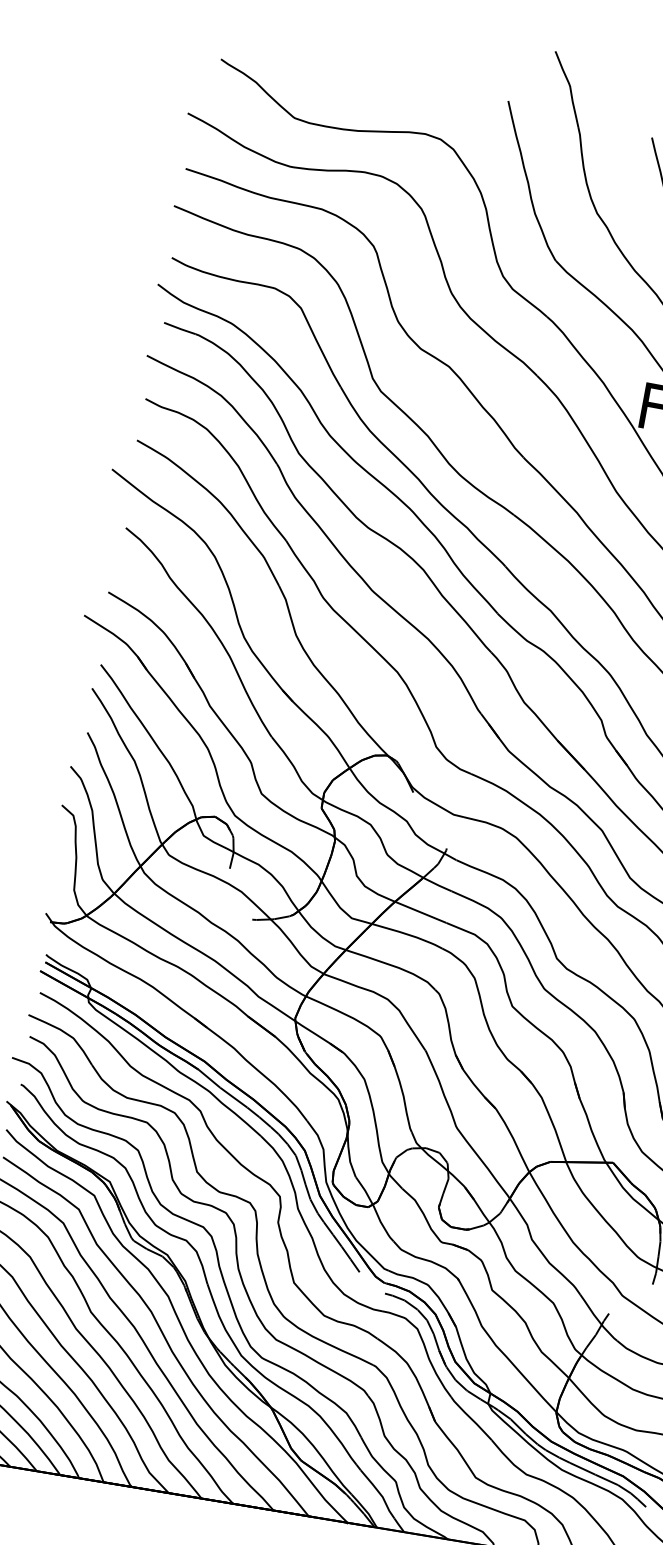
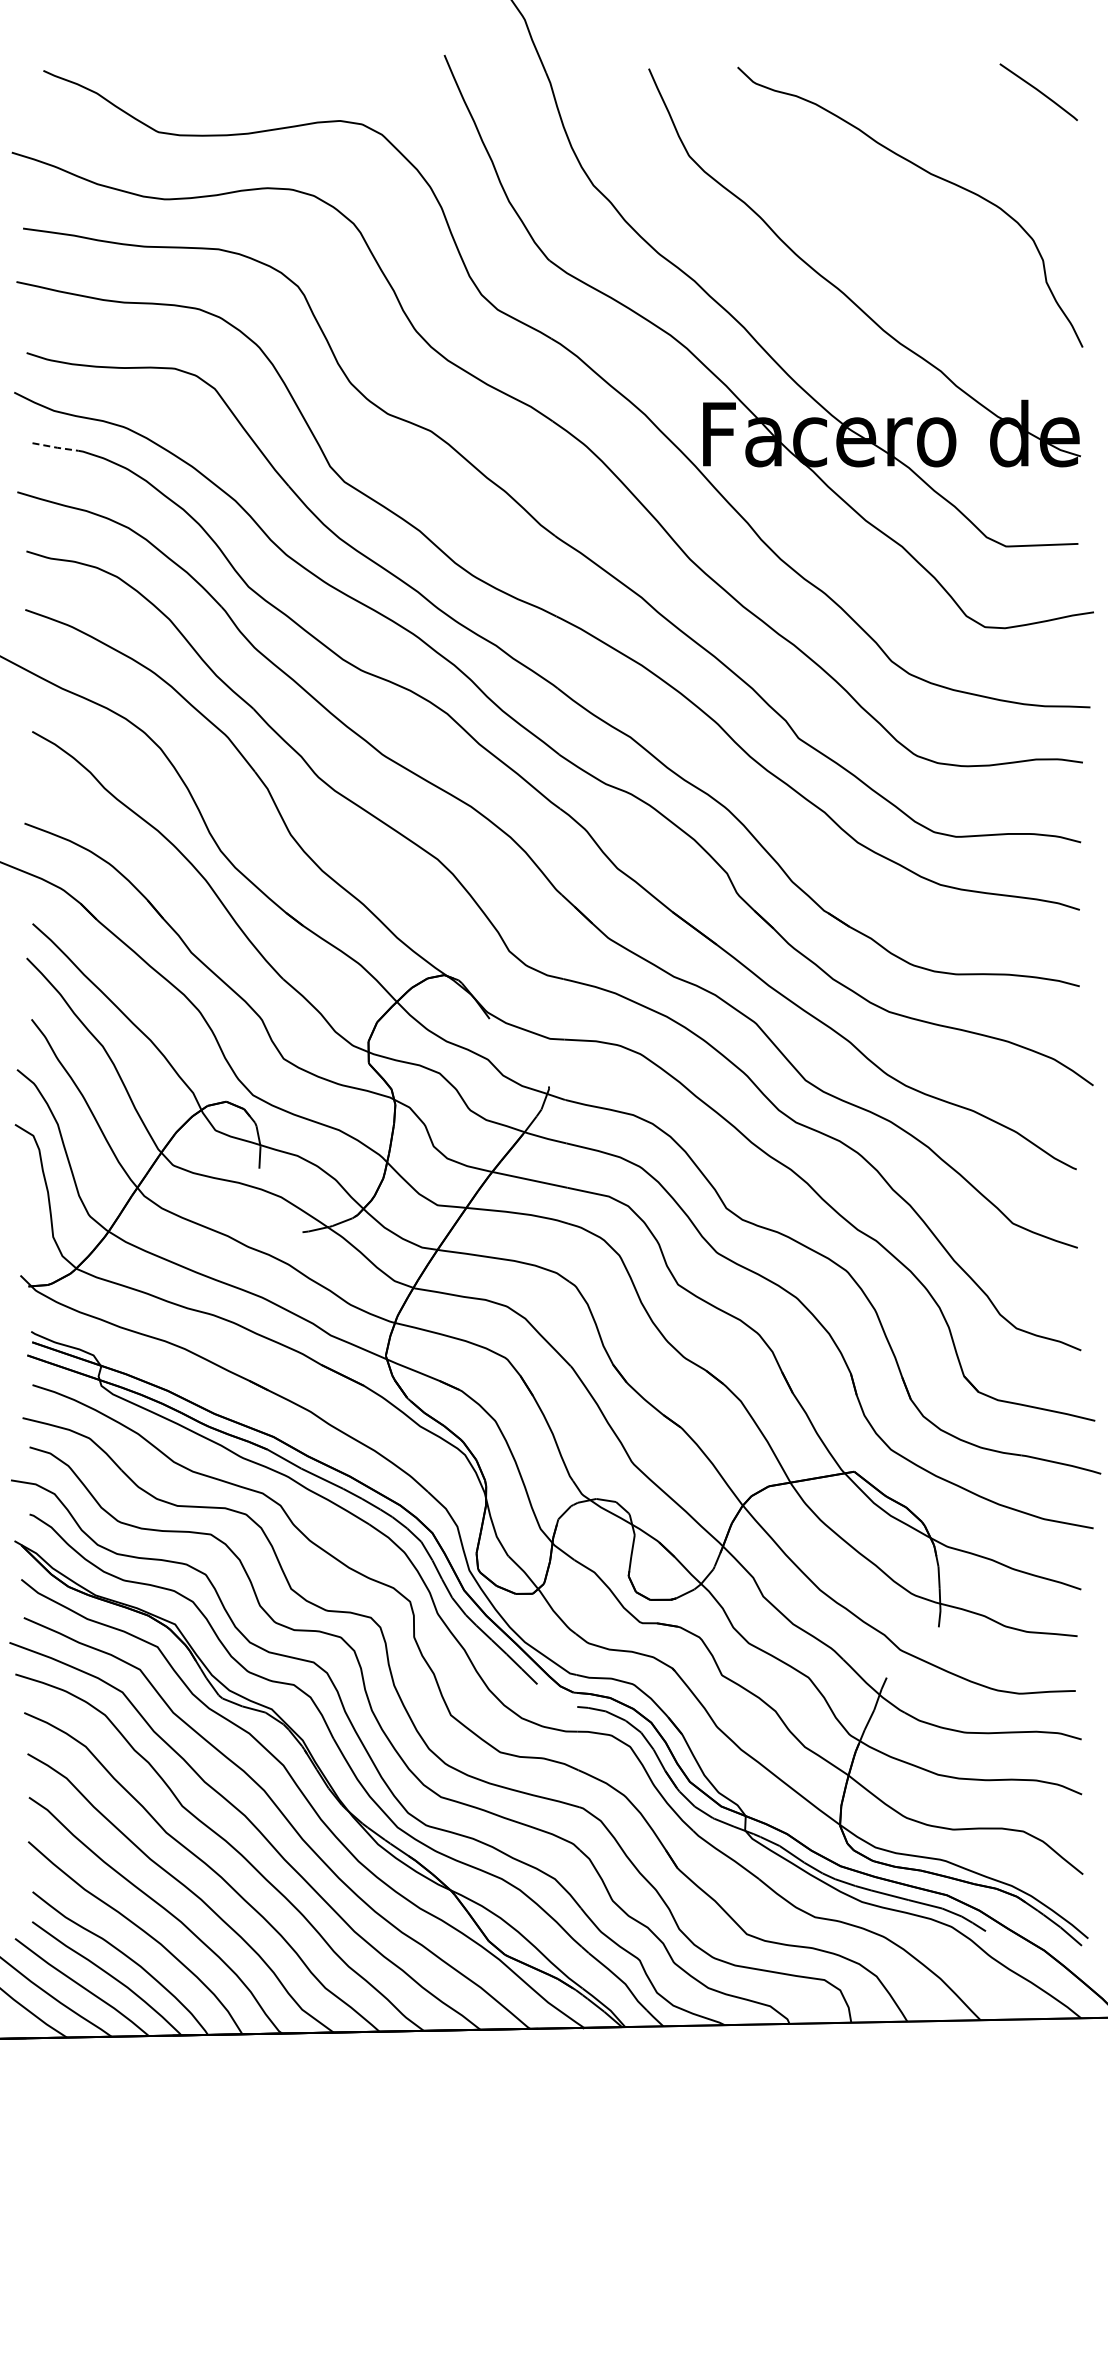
line: (180, 328) -> (56, 447), solid -> dashed

